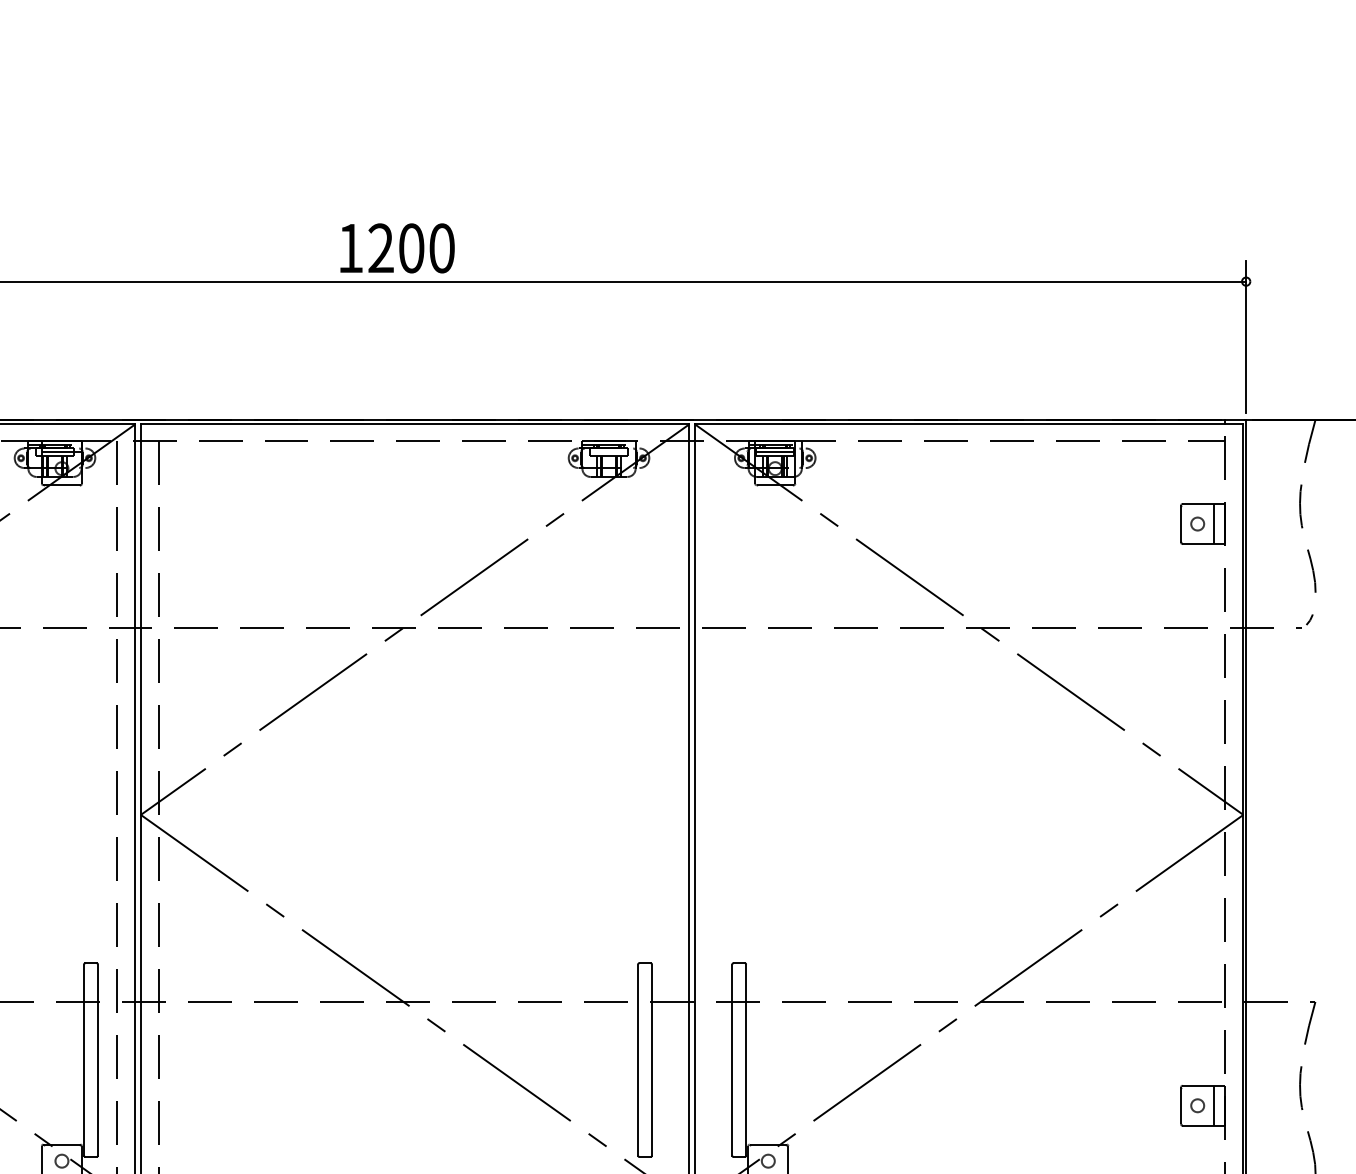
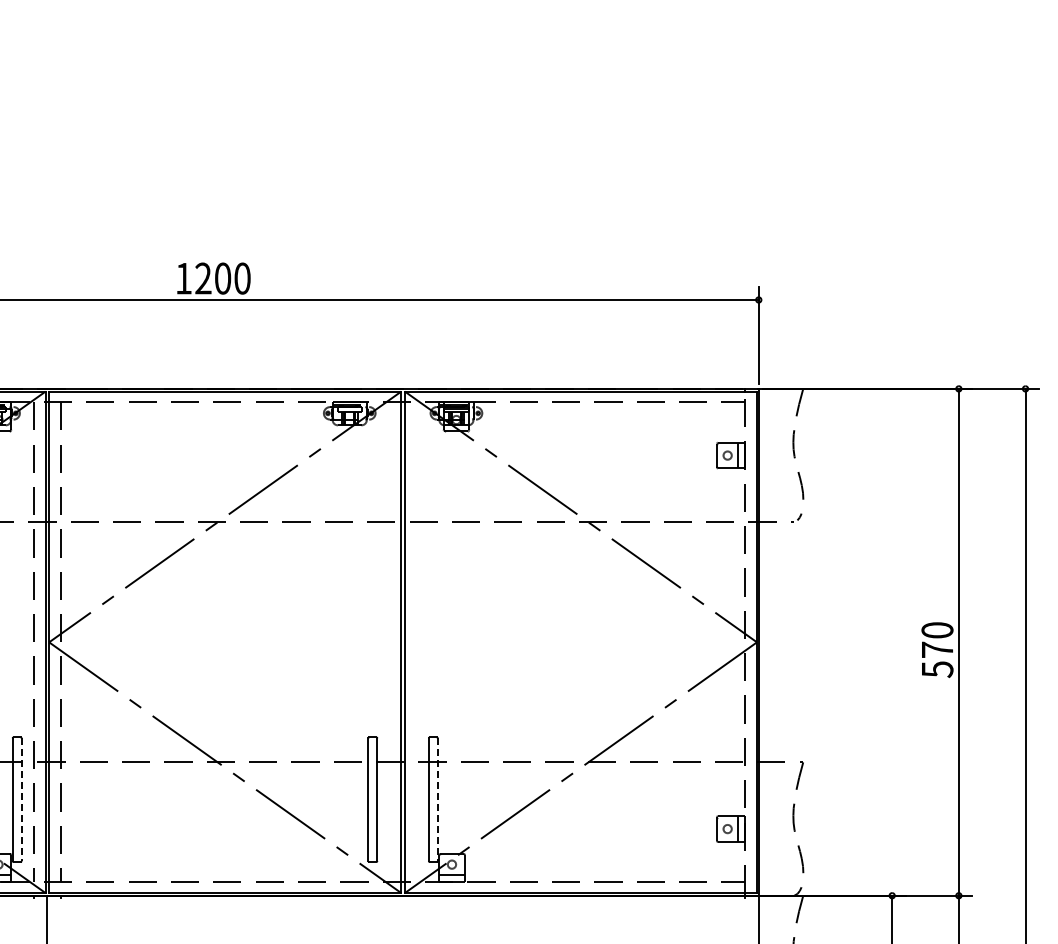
line: (97, 1061) -> (21, 800), solid -> dashed
line: (745, 1061) -> (437, 800), solid -> dashed

